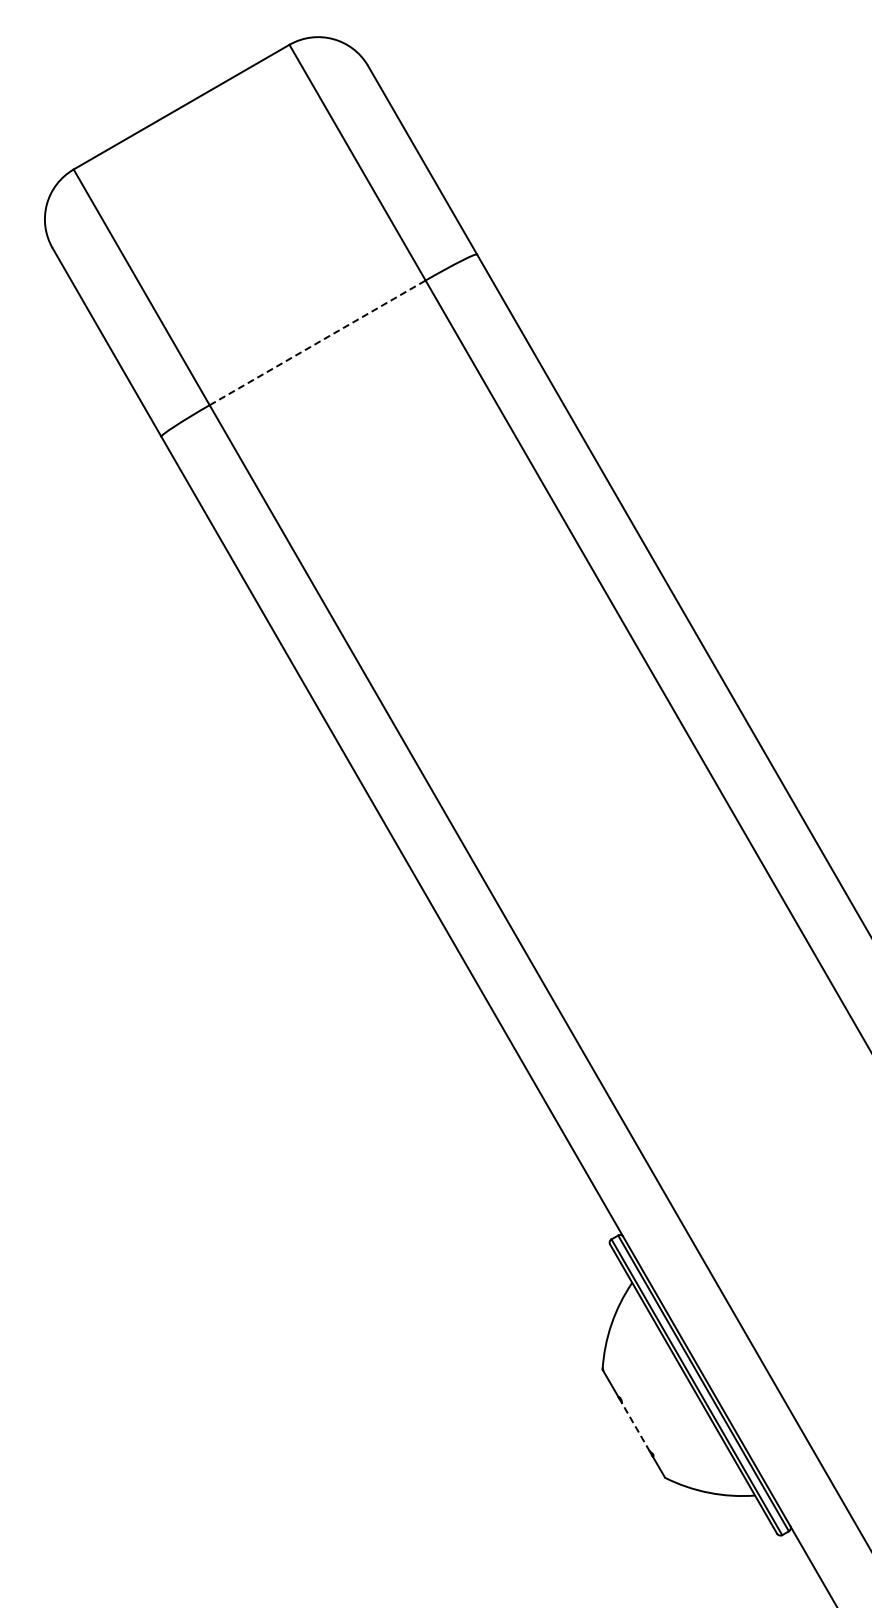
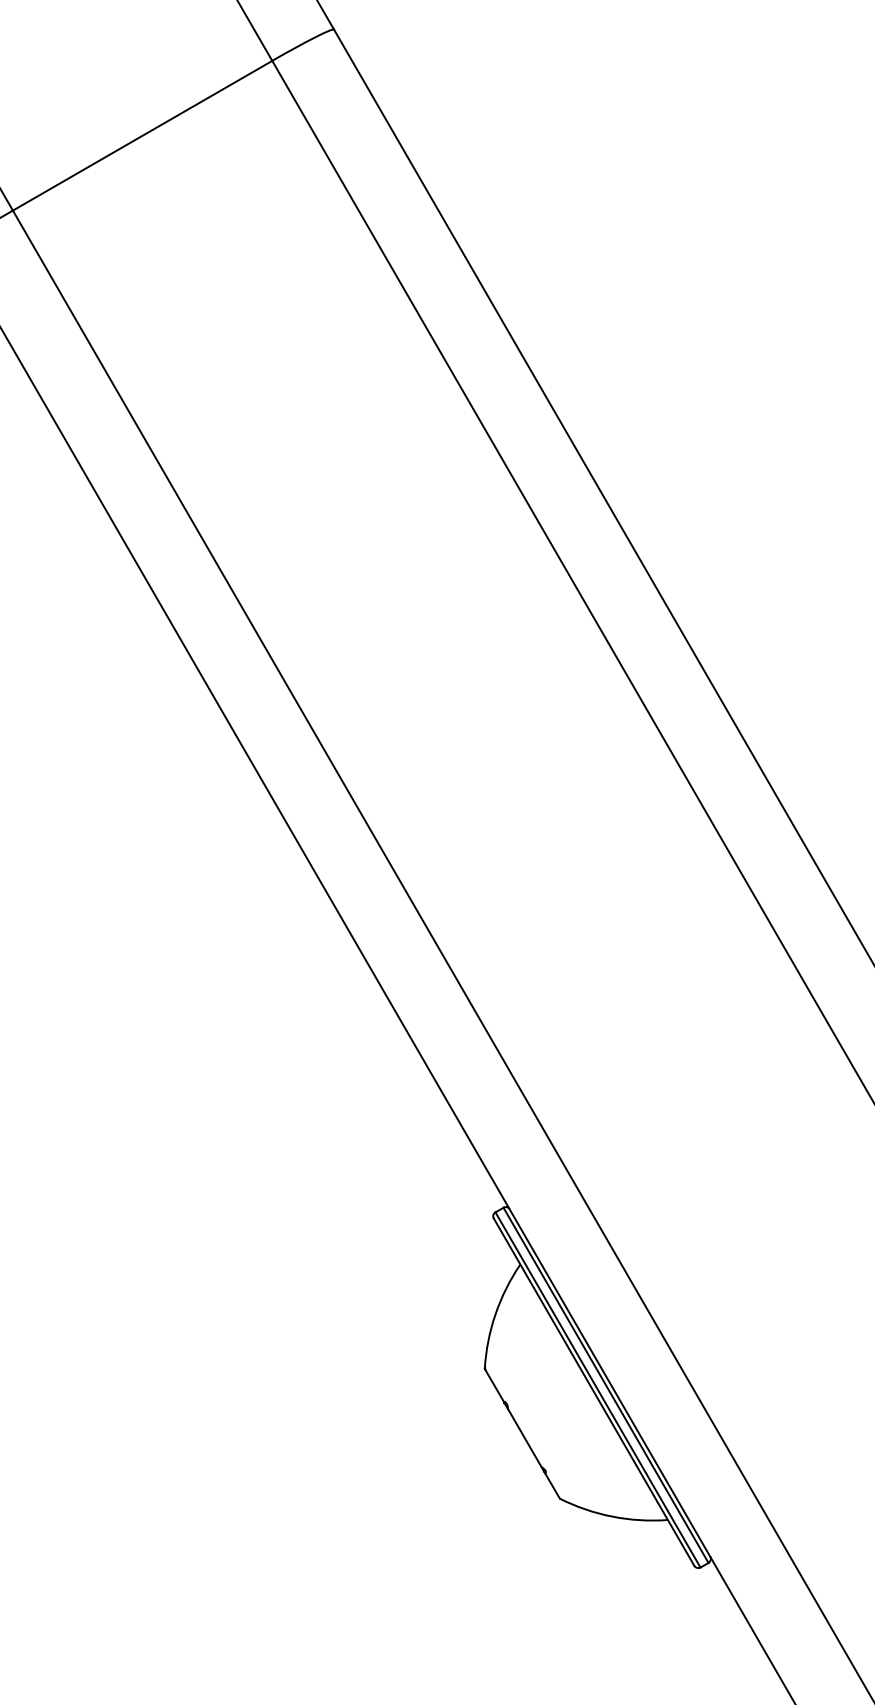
line: (317, 342) -> (142, 135), dashed -> solid
line: (635, 1426) -> (524, 1437), dashed -> solid

